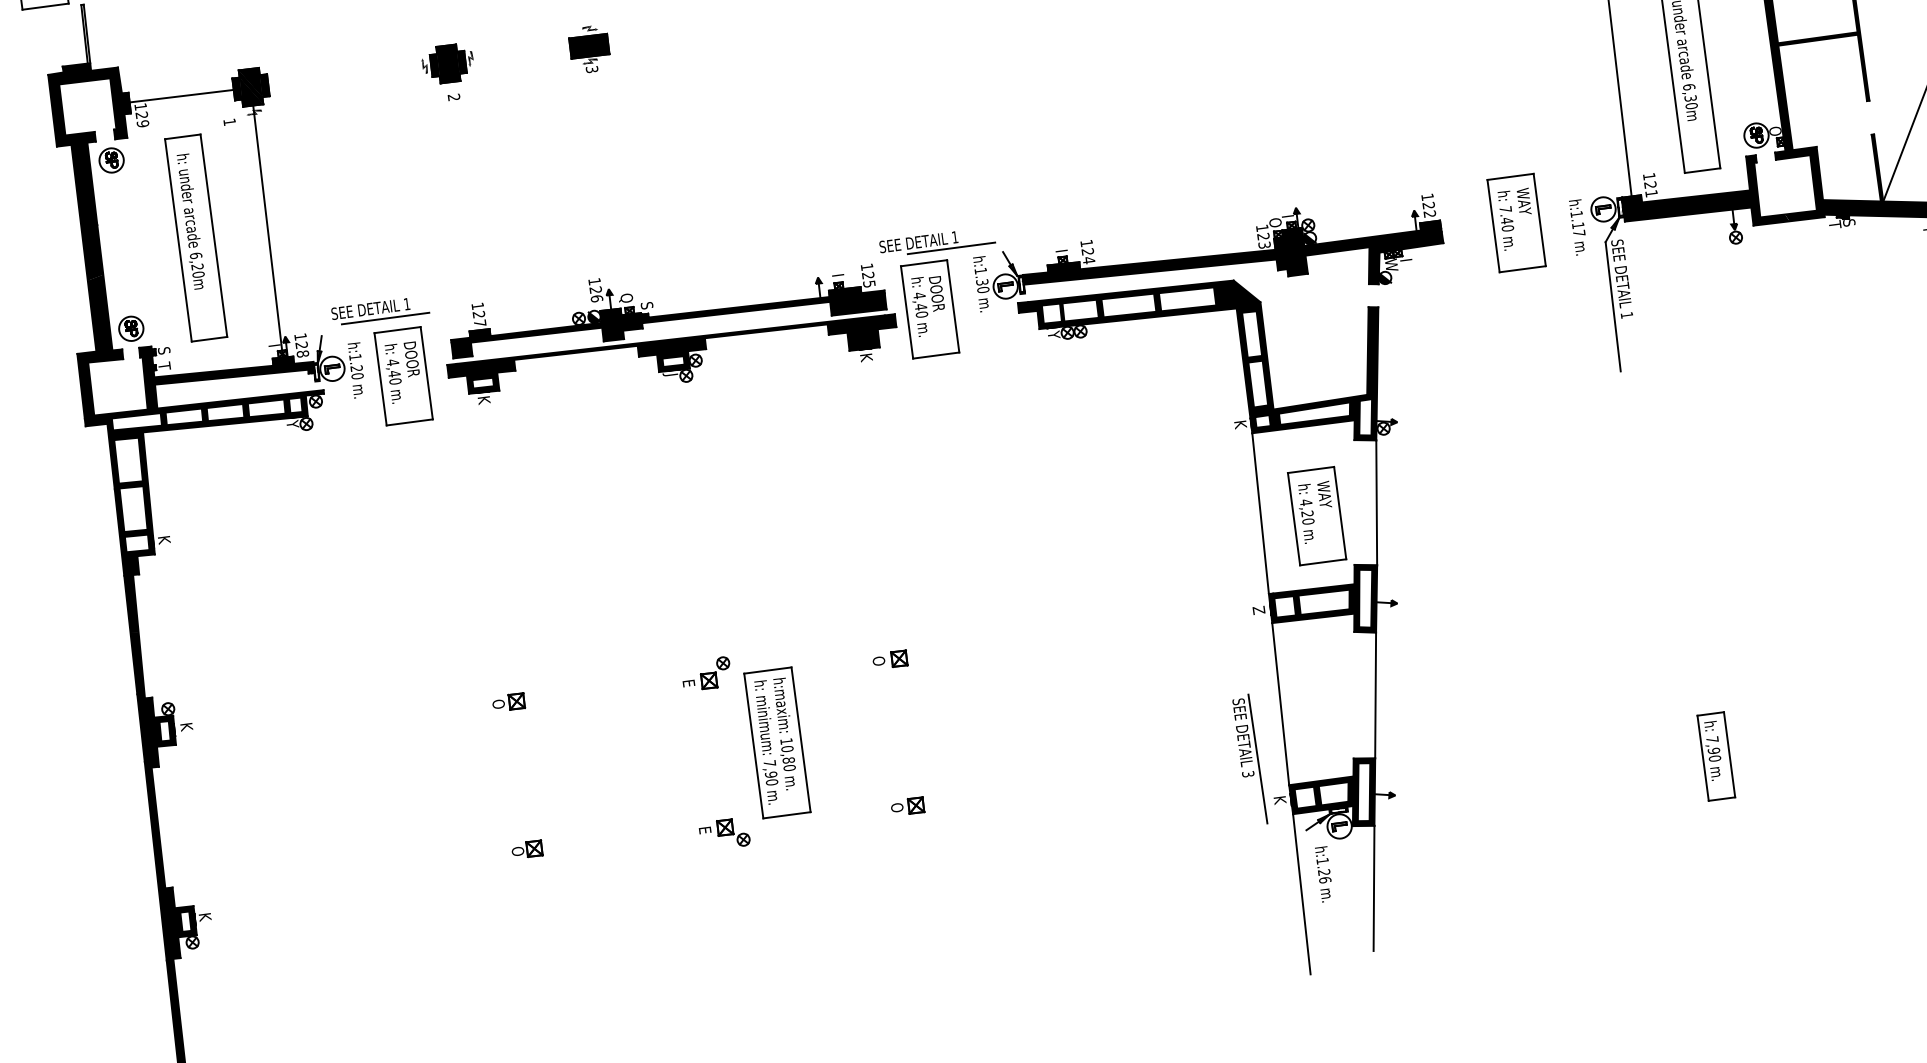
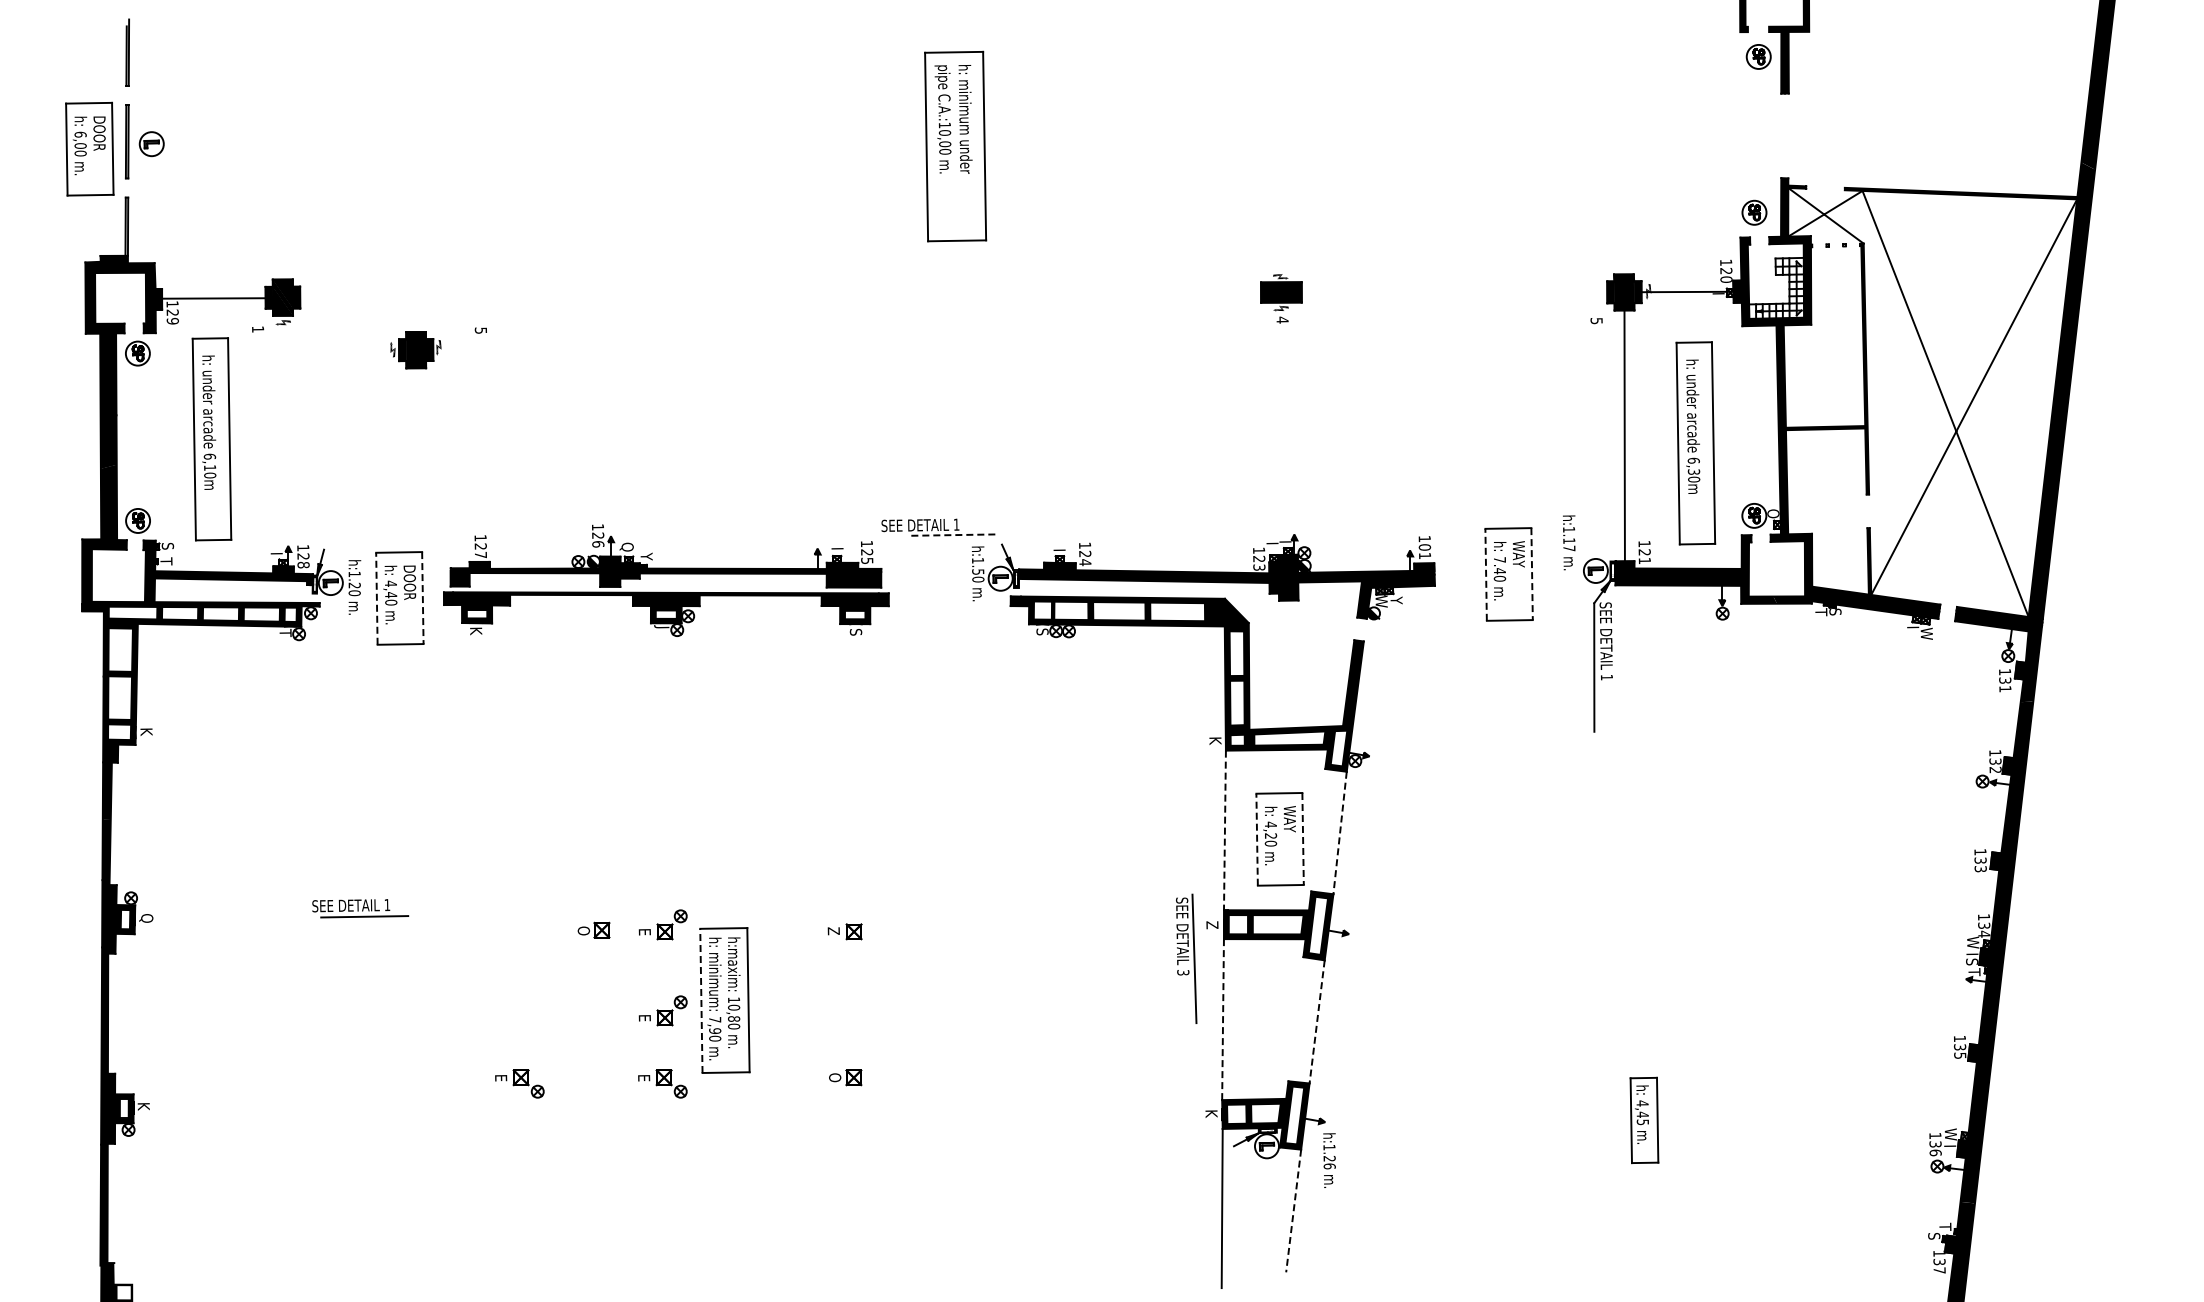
part: (589, 49) -> (619, 298), removed
part: (447, 64) -> (415, 350), moved
text: (453, 97) -> (480, 330), 2 -> 5
text: (1428, 209) -> (1424, 551), 122 -> 101
line: (1540, 220) -> (1532, 574), solid -> dashed
text: (1275, 222) -> (1272, 546), O -> I
line: (1493, 225) -> (1486, 574), solid -> dashed
text: (1578, 227) -> (1569, 542), moved
line: (268, 230) -> (283, 440), removed
line: (951, 248) -> (951, 535), solid -> dashed
text: (1406, 262) -> (1396, 600), I -> Y
text: (197, 266) -> (210, 467), 6,20m -> 6,10m
text: (982, 281) -> (978, 571), h:1.30 -> h:1.50
text: (646, 305) -> (646, 556), S -> Y
part: (929, 309) -> (923, 592), removed
part: (380, 310) -> (360, 908), moved
text: (1053, 334) -> (1042, 631), Y -> S
text: (865, 357) -> (855, 632), K -> S
line: (426, 373) -> (422, 598), solid -> dashed
line: (380, 379) -> (376, 598), solid -> dashed
text: (295, 423) -> (288, 632), Y -> T
line: (1377, 503) -> (1340, 833), solid -> dashed
line: (1340, 512) -> (1303, 838), solid -> dashed
line: (1260, 513) -> (1224, 830), solid -> dashed
line: (1294, 518) -> (1257, 839), solid -> dashed
text: (878, 660) -> (833, 931), O -> Z
line: (1376, 696) -> (1317, 1022), solid -> dashed
part: (508, 701) -> (593, 929), moved
line: (1281, 703) -> (1223, 1019), solid -> dashed
text: (186, 727) -> (146, 918), K -> Q
line: (753, 745) -> (701, 1000), solid -> dashed
text: (1713, 748) -> (1642, 1112), 7,90 -> 4,45
part: (1249, 759) -> (1186, 958), moved
part: (715, 760) -> (662, 1010), added
part: (527, 849) -> (467, 1076), removed
part: (580, 850) -> (519, 1083), added
text: (1324, 874) -> (1329, 1160), moved
line: (1373, 887) -> (1293, 1210), solid -> dashed

